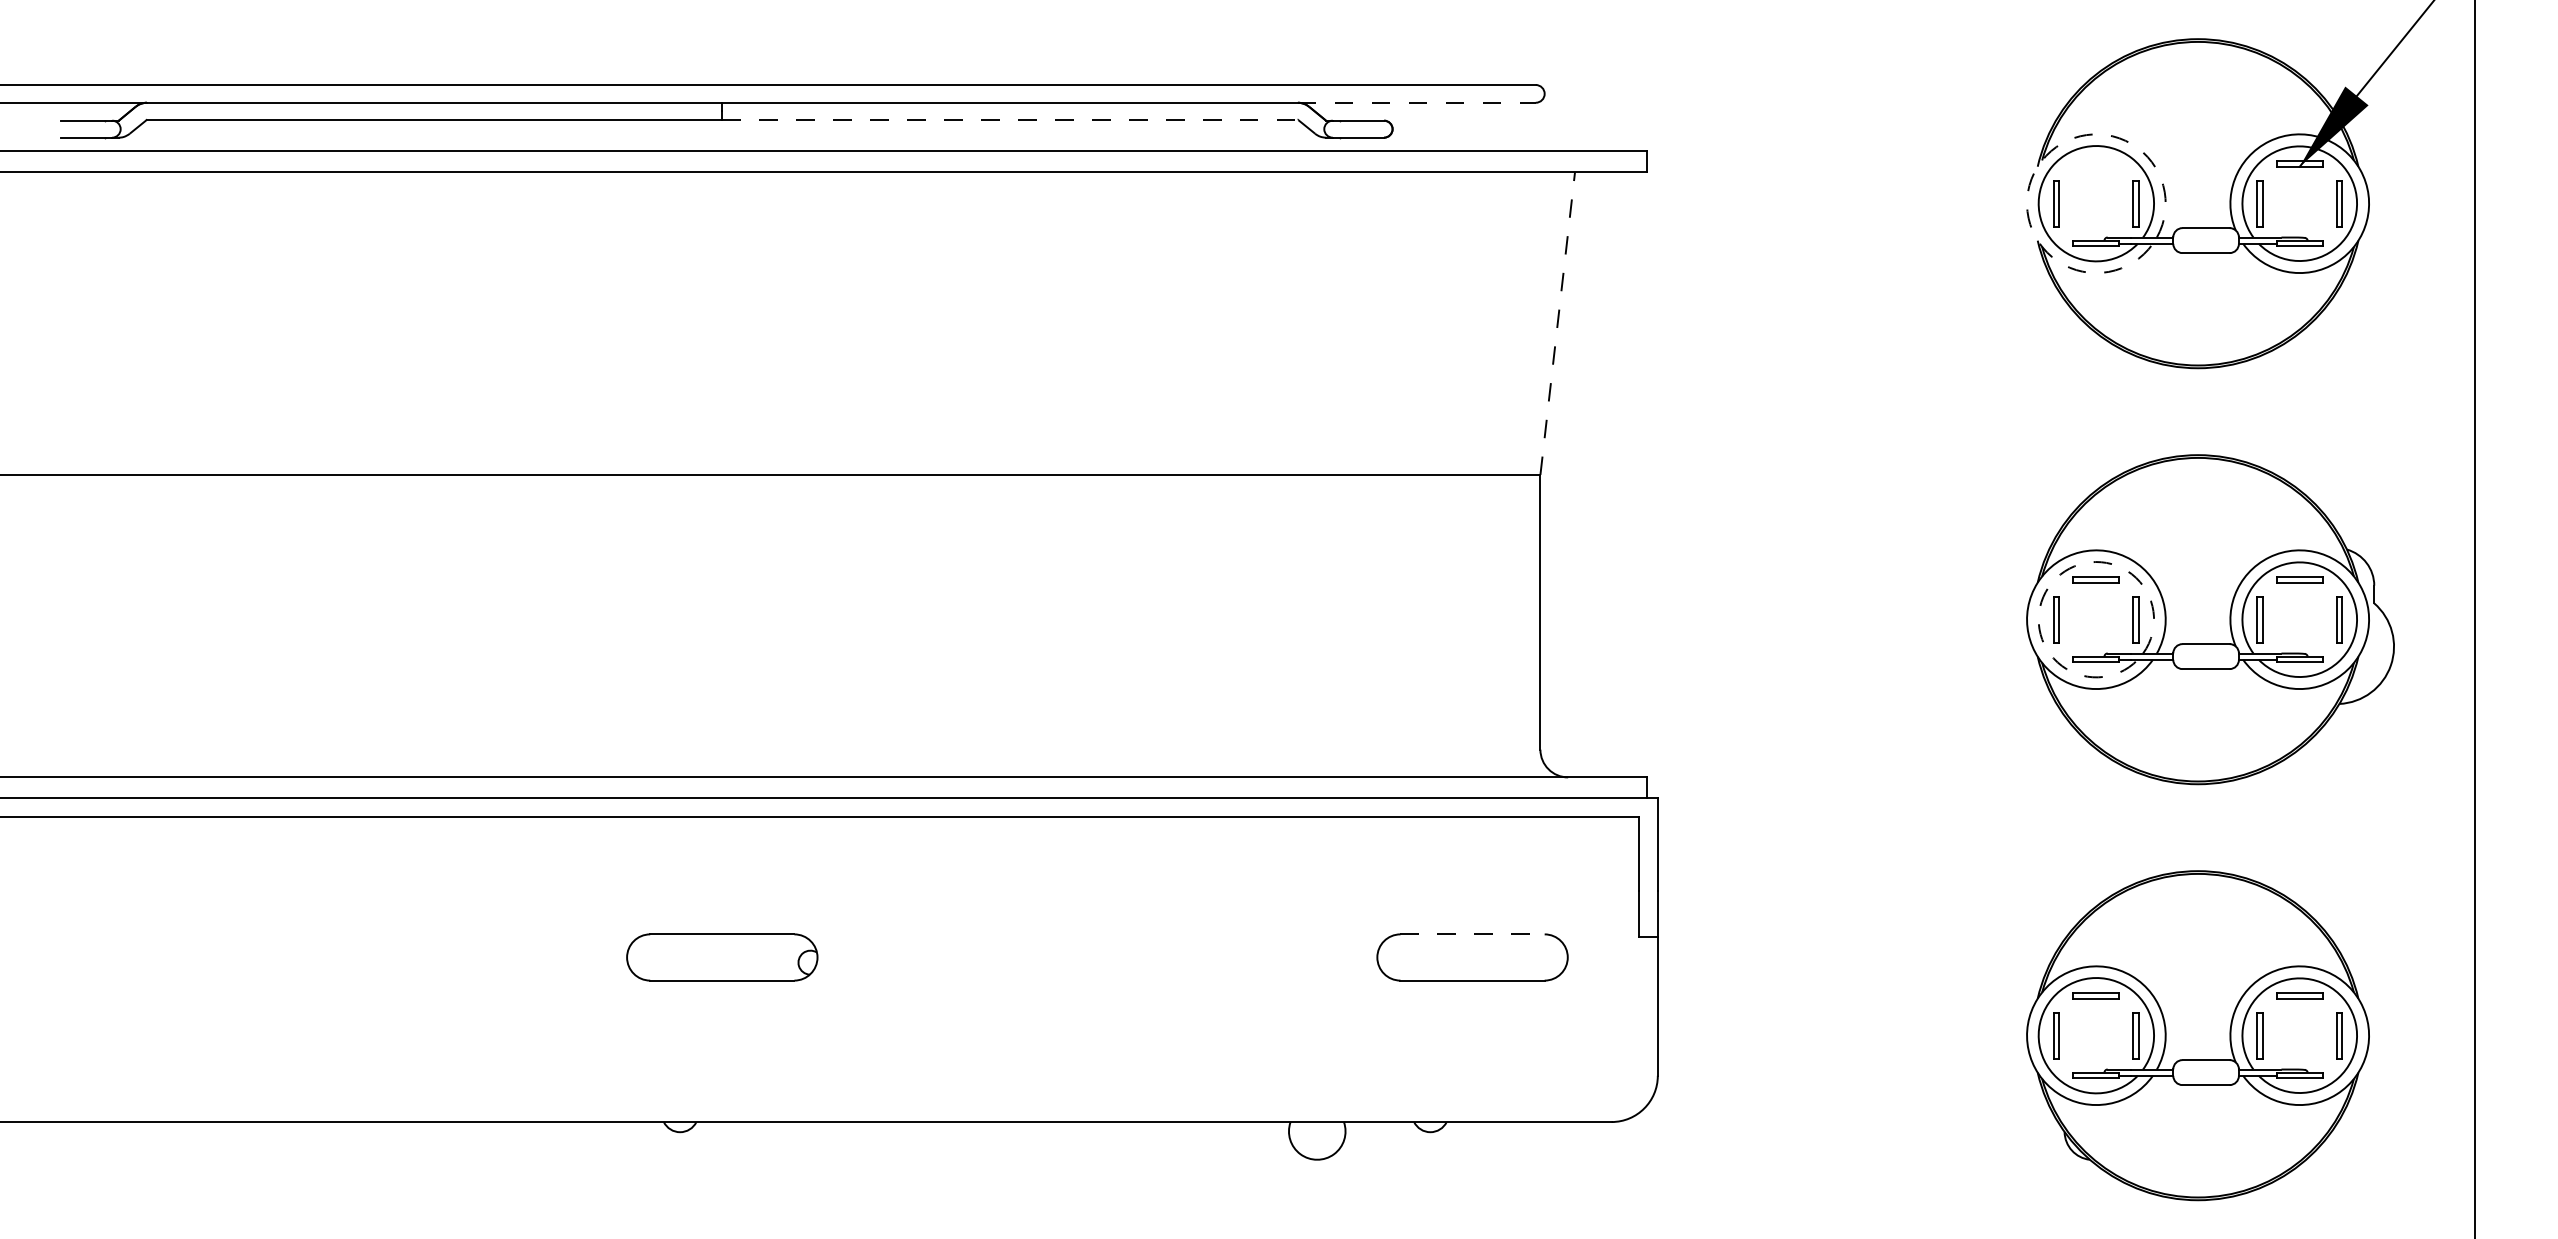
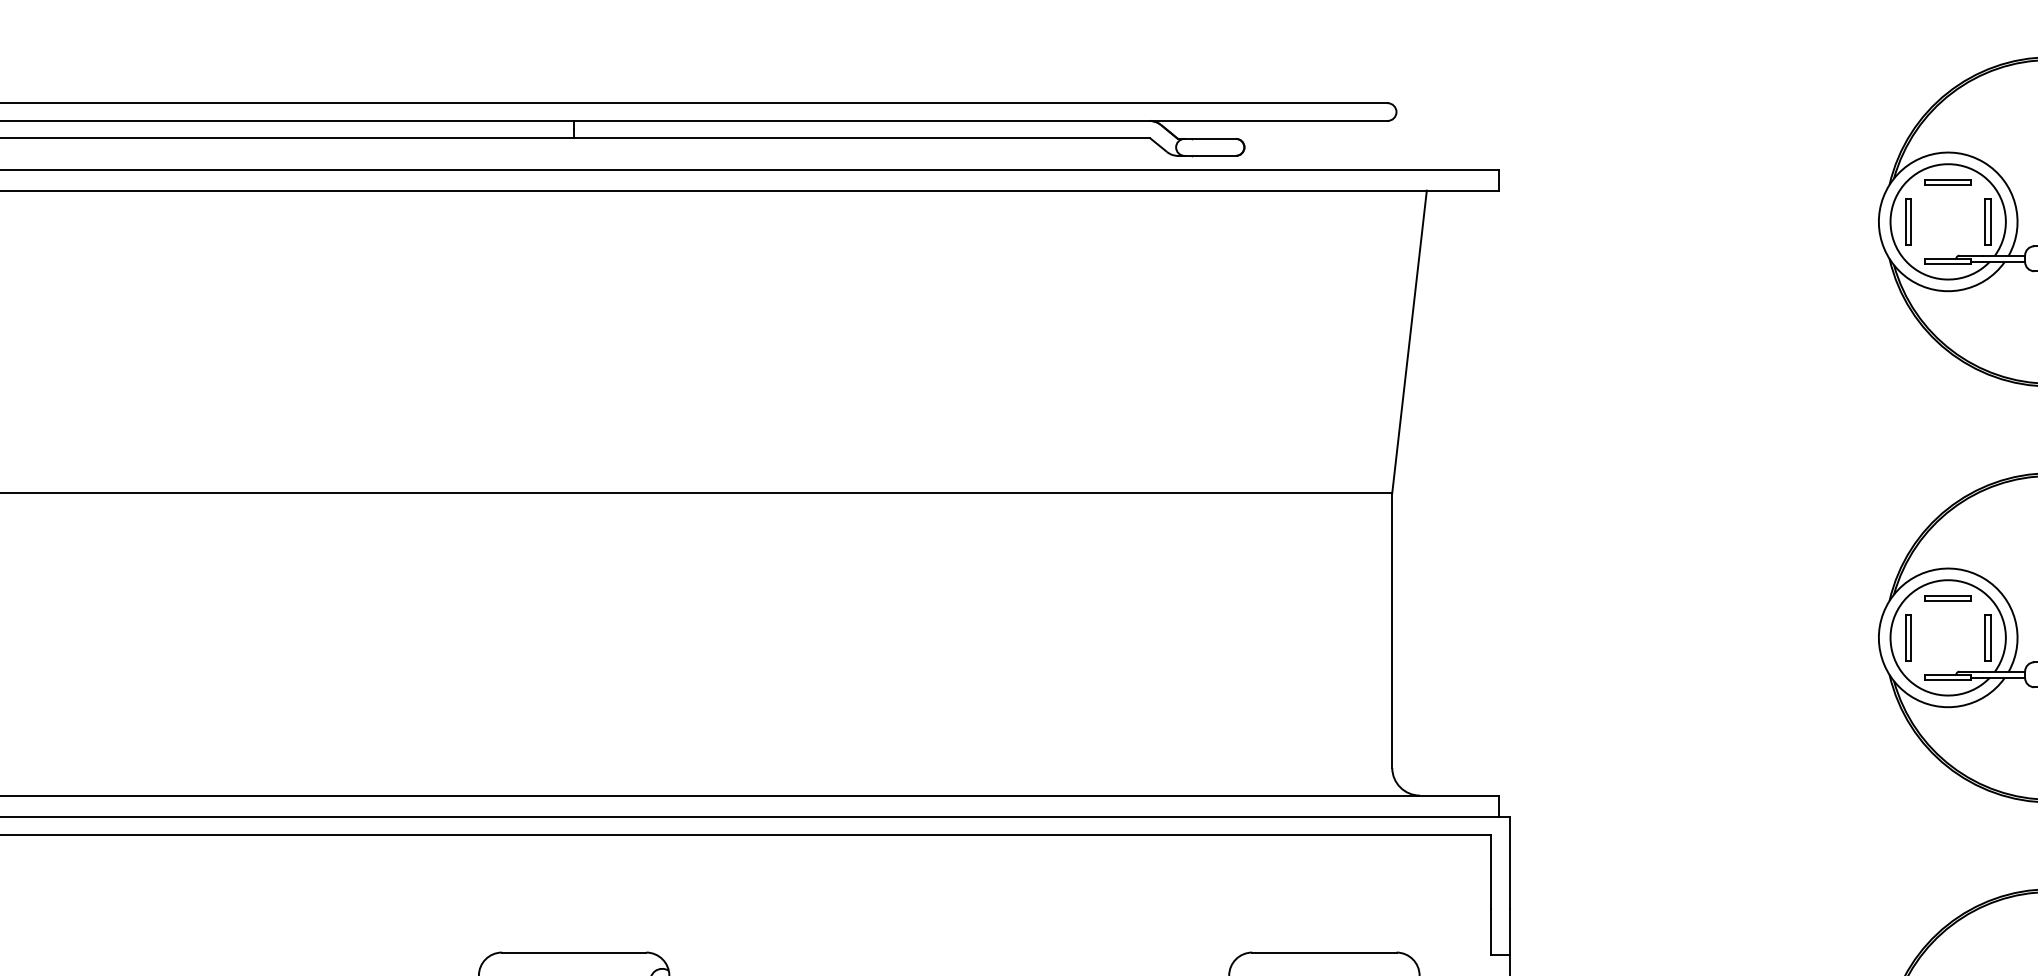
line: (1416, 102) -> (1268, 120), dashed -> solid
line: (1010, 119) -> (862, 137), dashed -> solid
part: (2095, 163) -> (1947, 181), added
arc: (2037, 166) -> (1889, 184), dashed -> solid
line: (1557, 323) -> (1409, 341), dashed -> solid
arc: (2052, 582) -> (1904, 600), dashed -> solid
line: (1473, 934) -> (1325, 952), dashed -> solid

